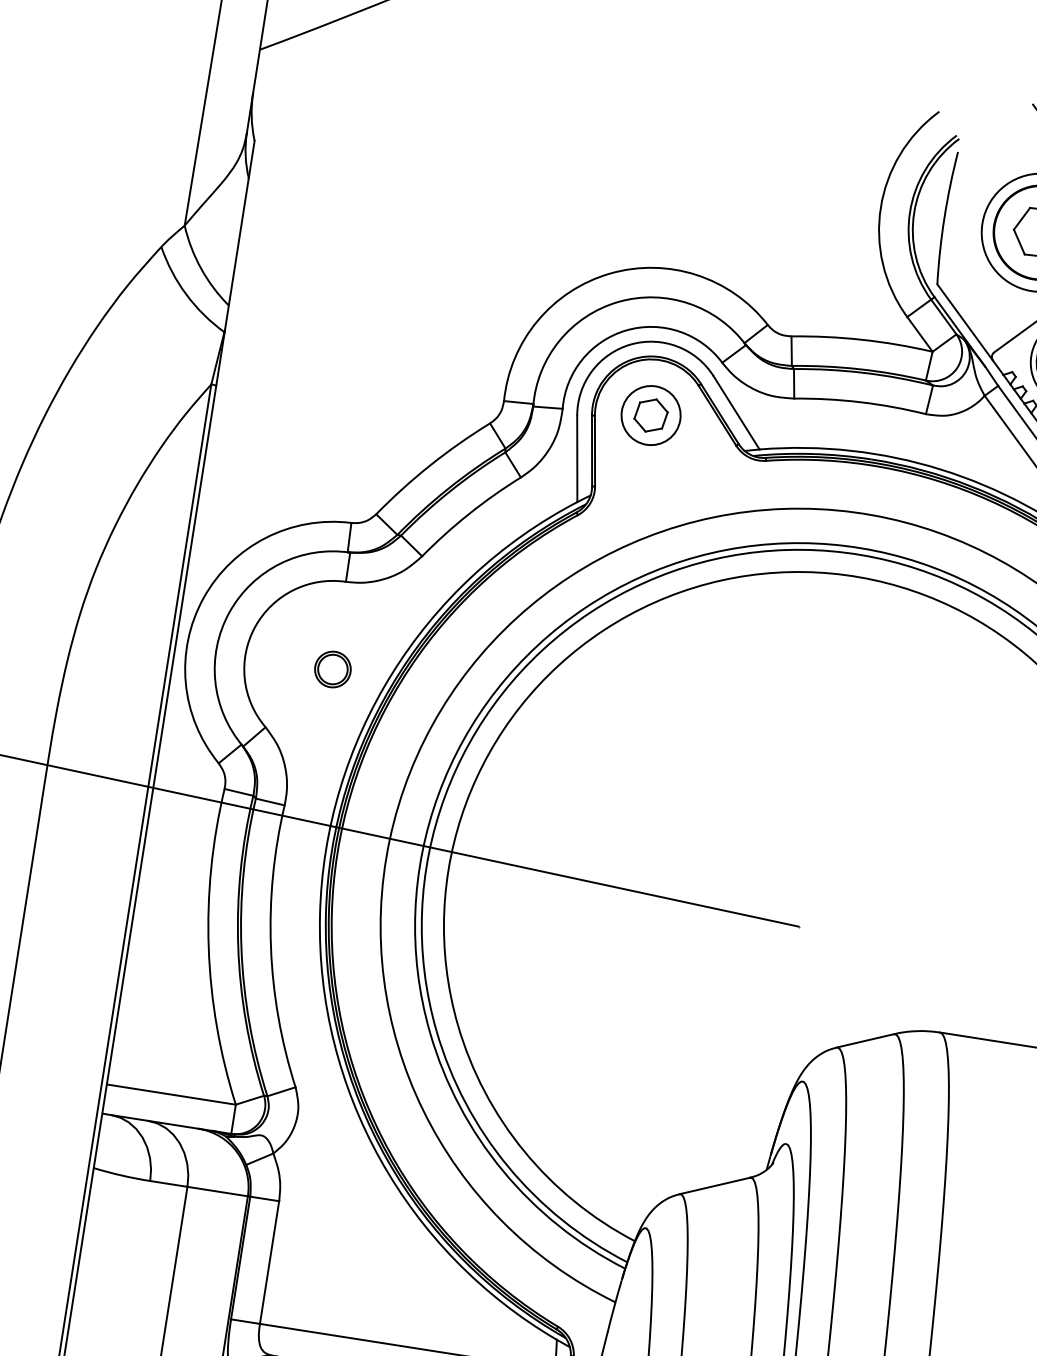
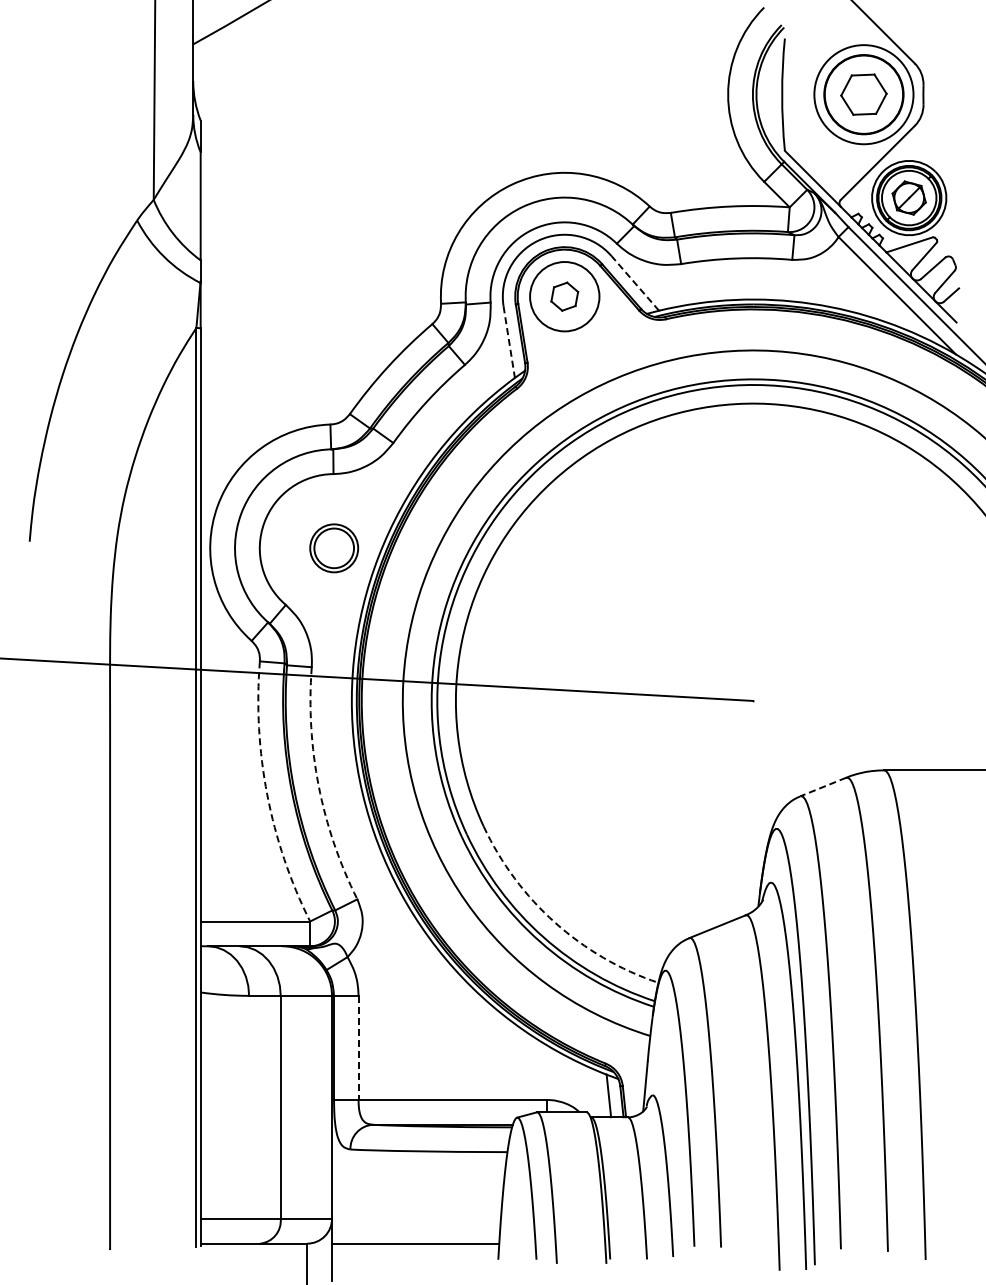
line: (735, 412) -> (634, 283), solid -> dashed
circle: (650, 415) -> (564, 296), size x1.4
line: (577, 459) -> (509, 342), solid -> dashed
part: (332, 669) -> (333, 548), size x1.6
arc: (209, 947) -> (267, 794), solid -> dashed
arc: (270, 947) -> (318, 786), solid -> dashed
line: (865, 1041) -> (823, 787), solid -> dashed
arc: (524, 1151) -> (555, 922), solid -> dashed
line: (269, 1263) -> (358, 1048), solid -> dashed

